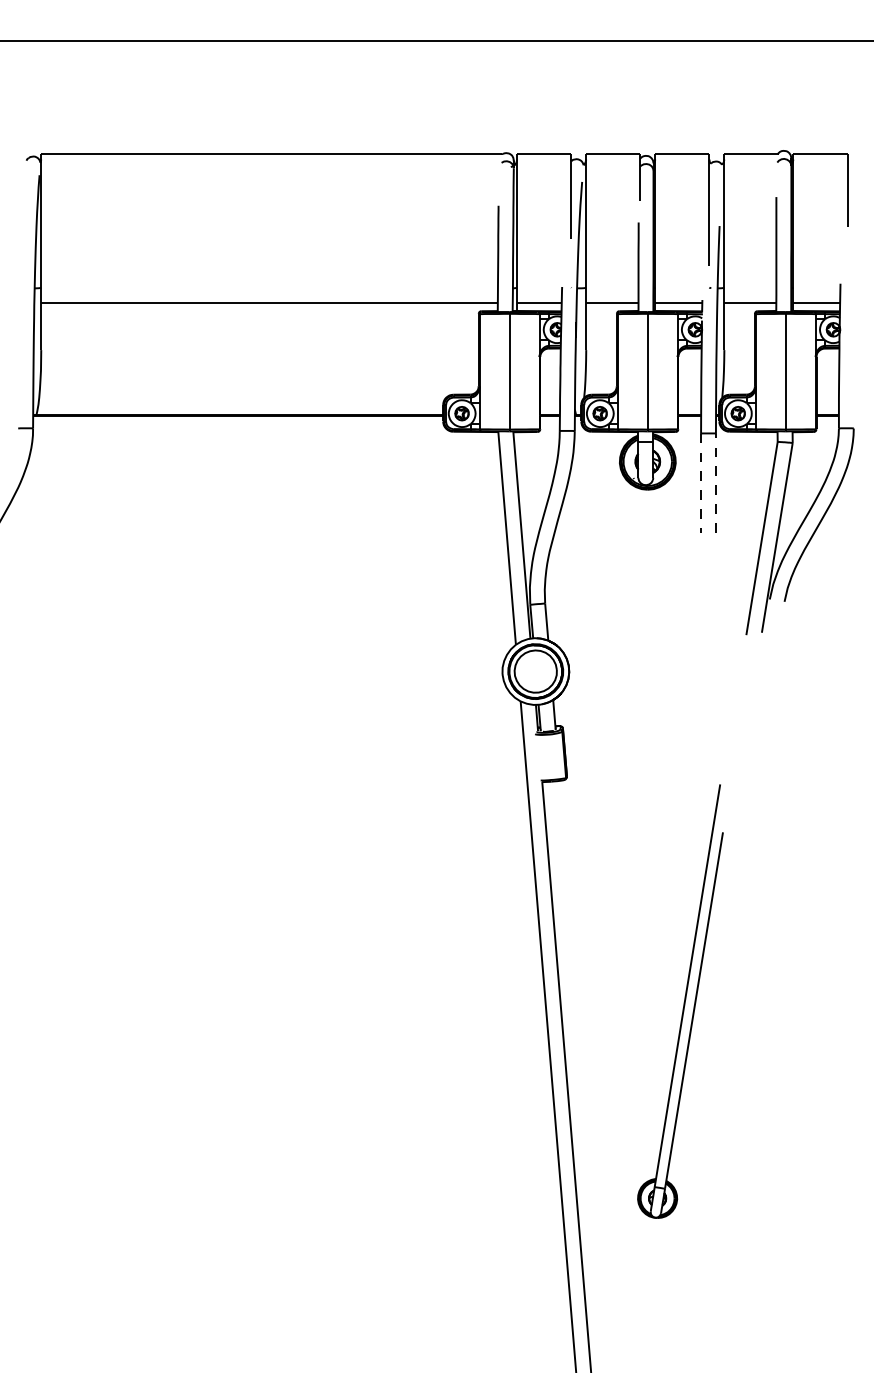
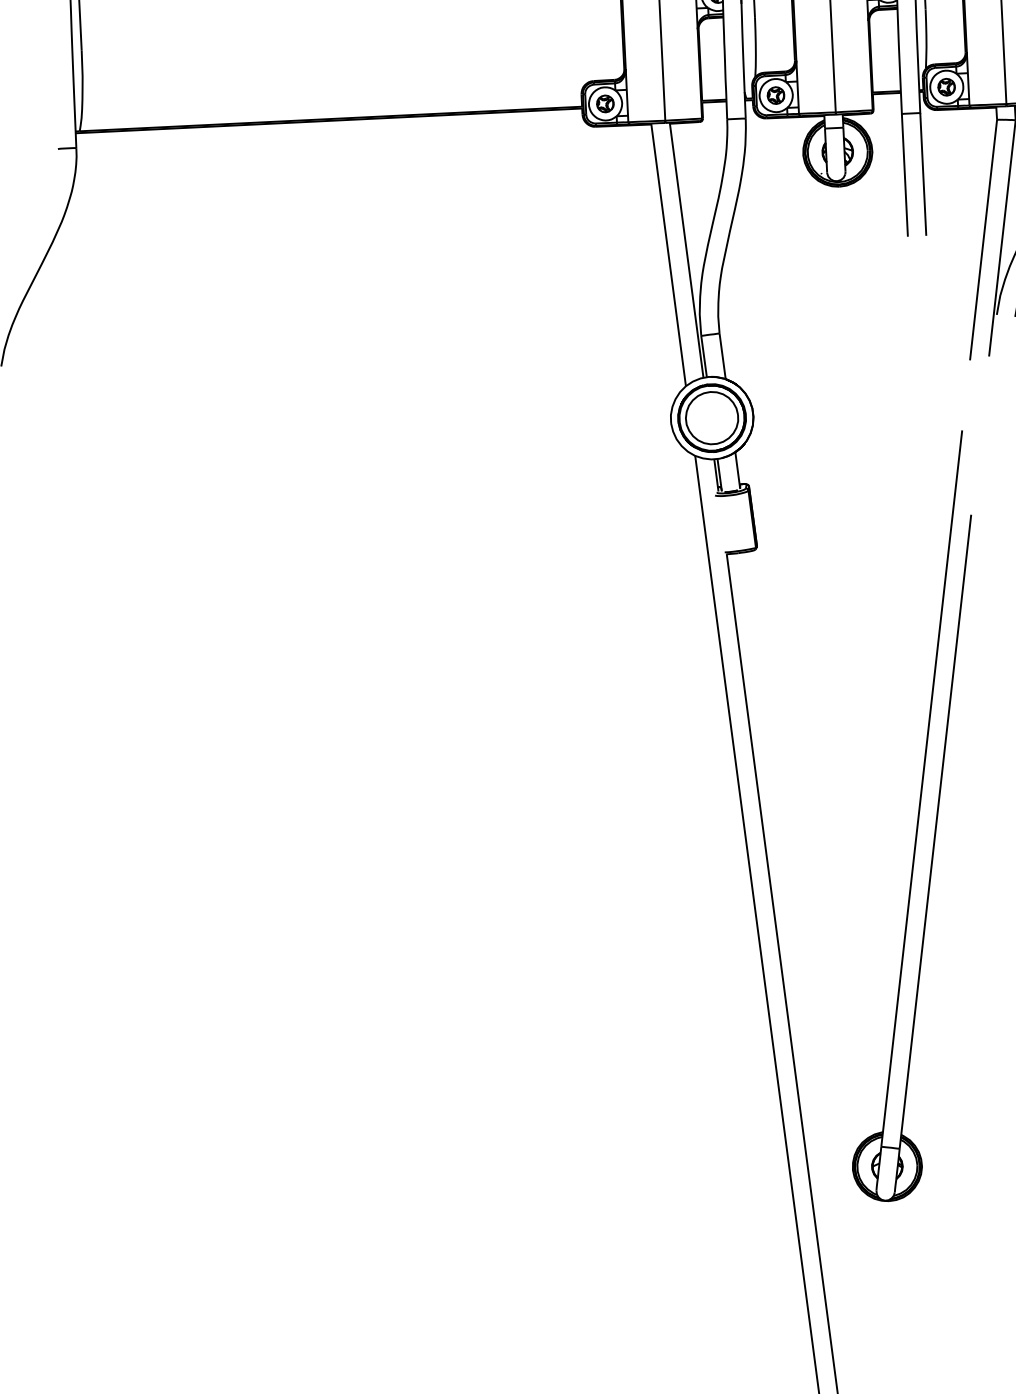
line: (701, 483) -> (905, 175), dashed -> solid
line: (715, 483) -> (922, 174), dashed -> solid
part: (680, 1001) -> (910, 816), size x1.43

